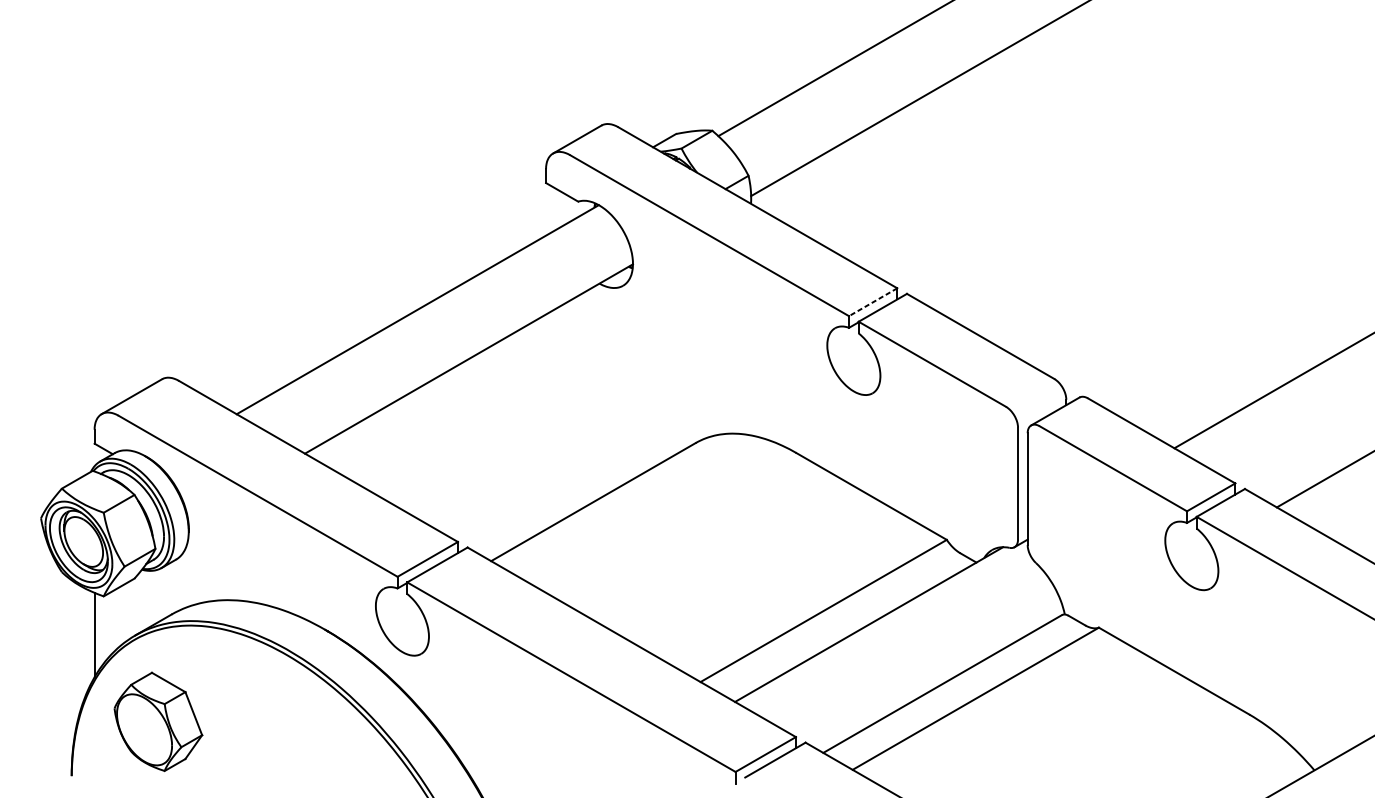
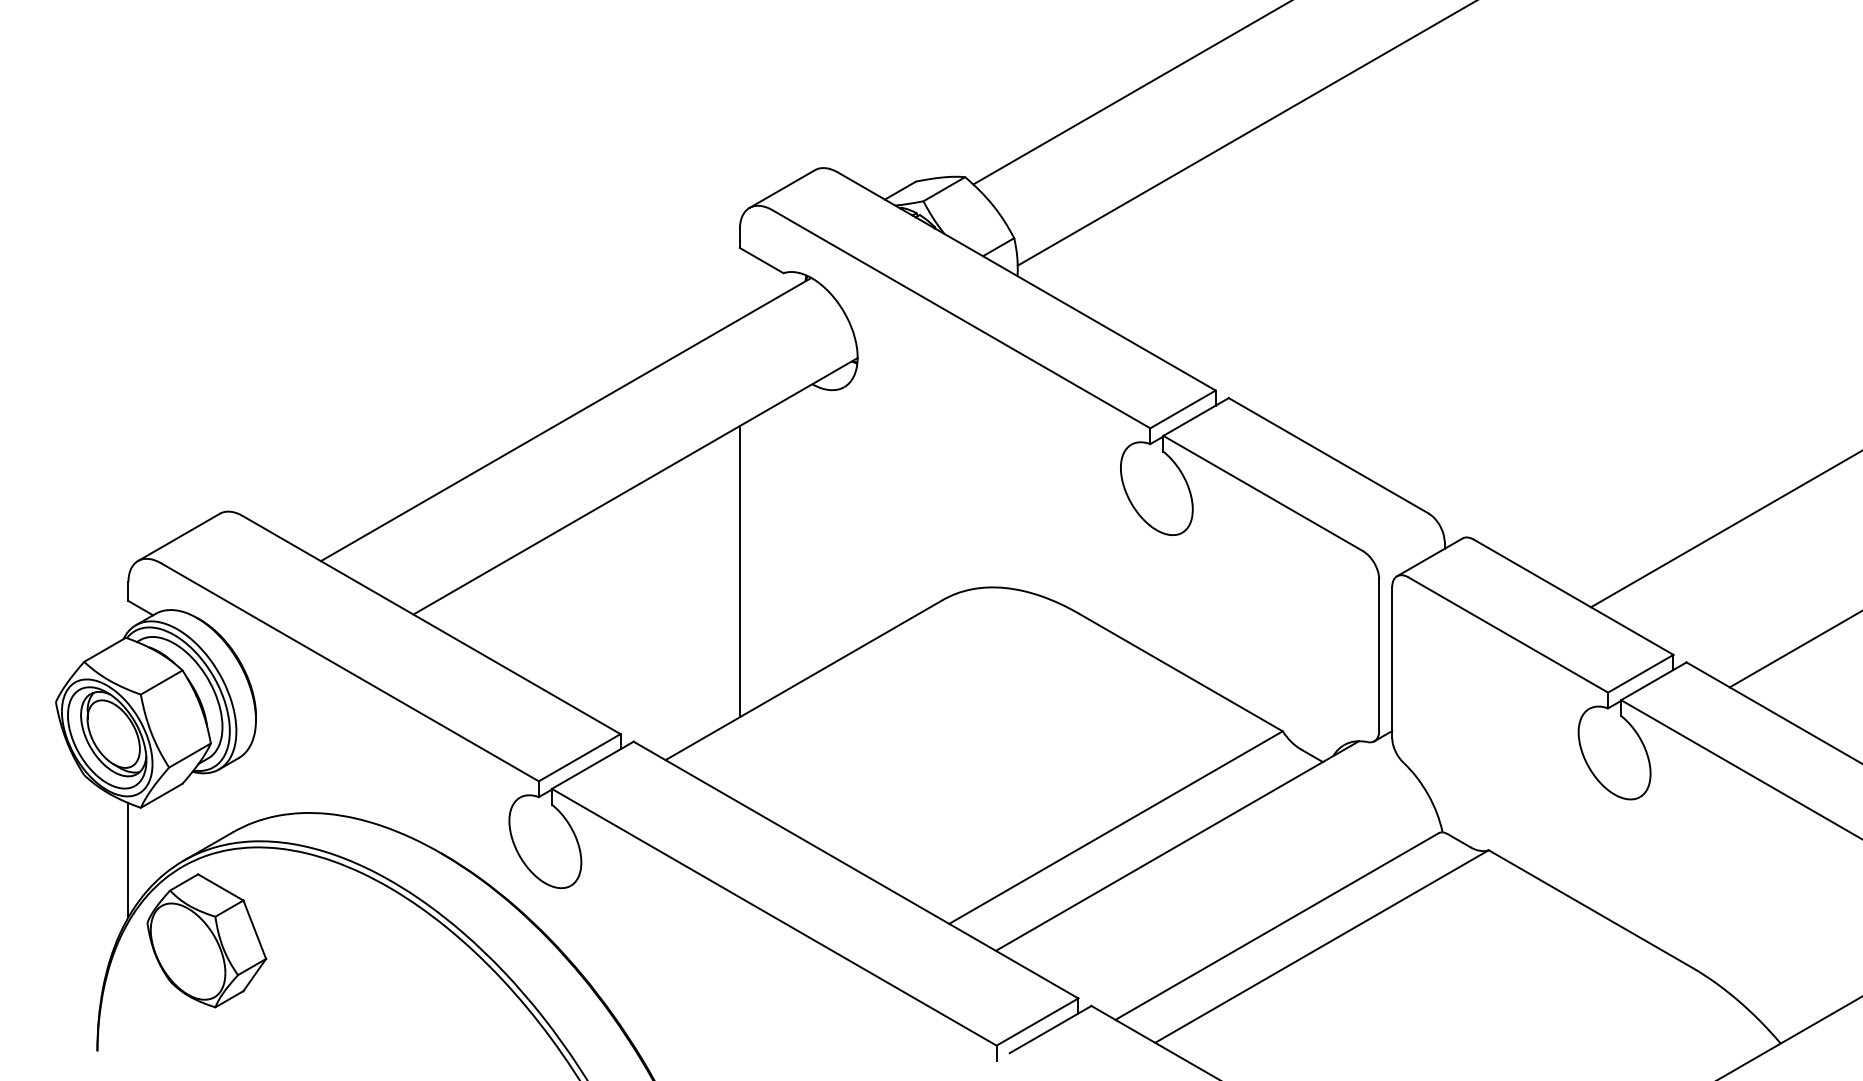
line: (873, 302) -> (1183, 409), dashed -> solid
line: (545, 421) -> (739, 571), added
part: (158, 721) -> (206, 940), moved

